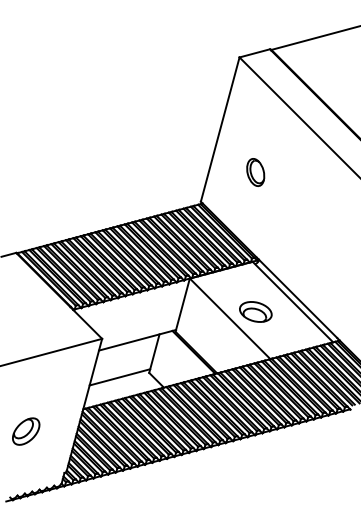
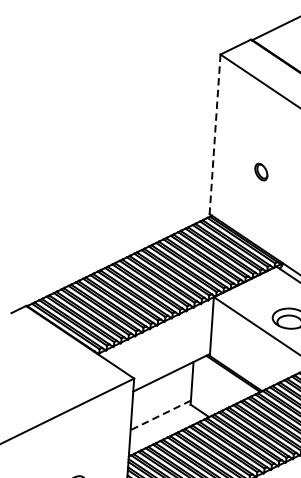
line: (220, 129) -> (215, 134), solid -> dashed
part: (255, 172) -> (261, 172), size x0.6
line: (119, 377) -> (160, 415), solid -> dashed

